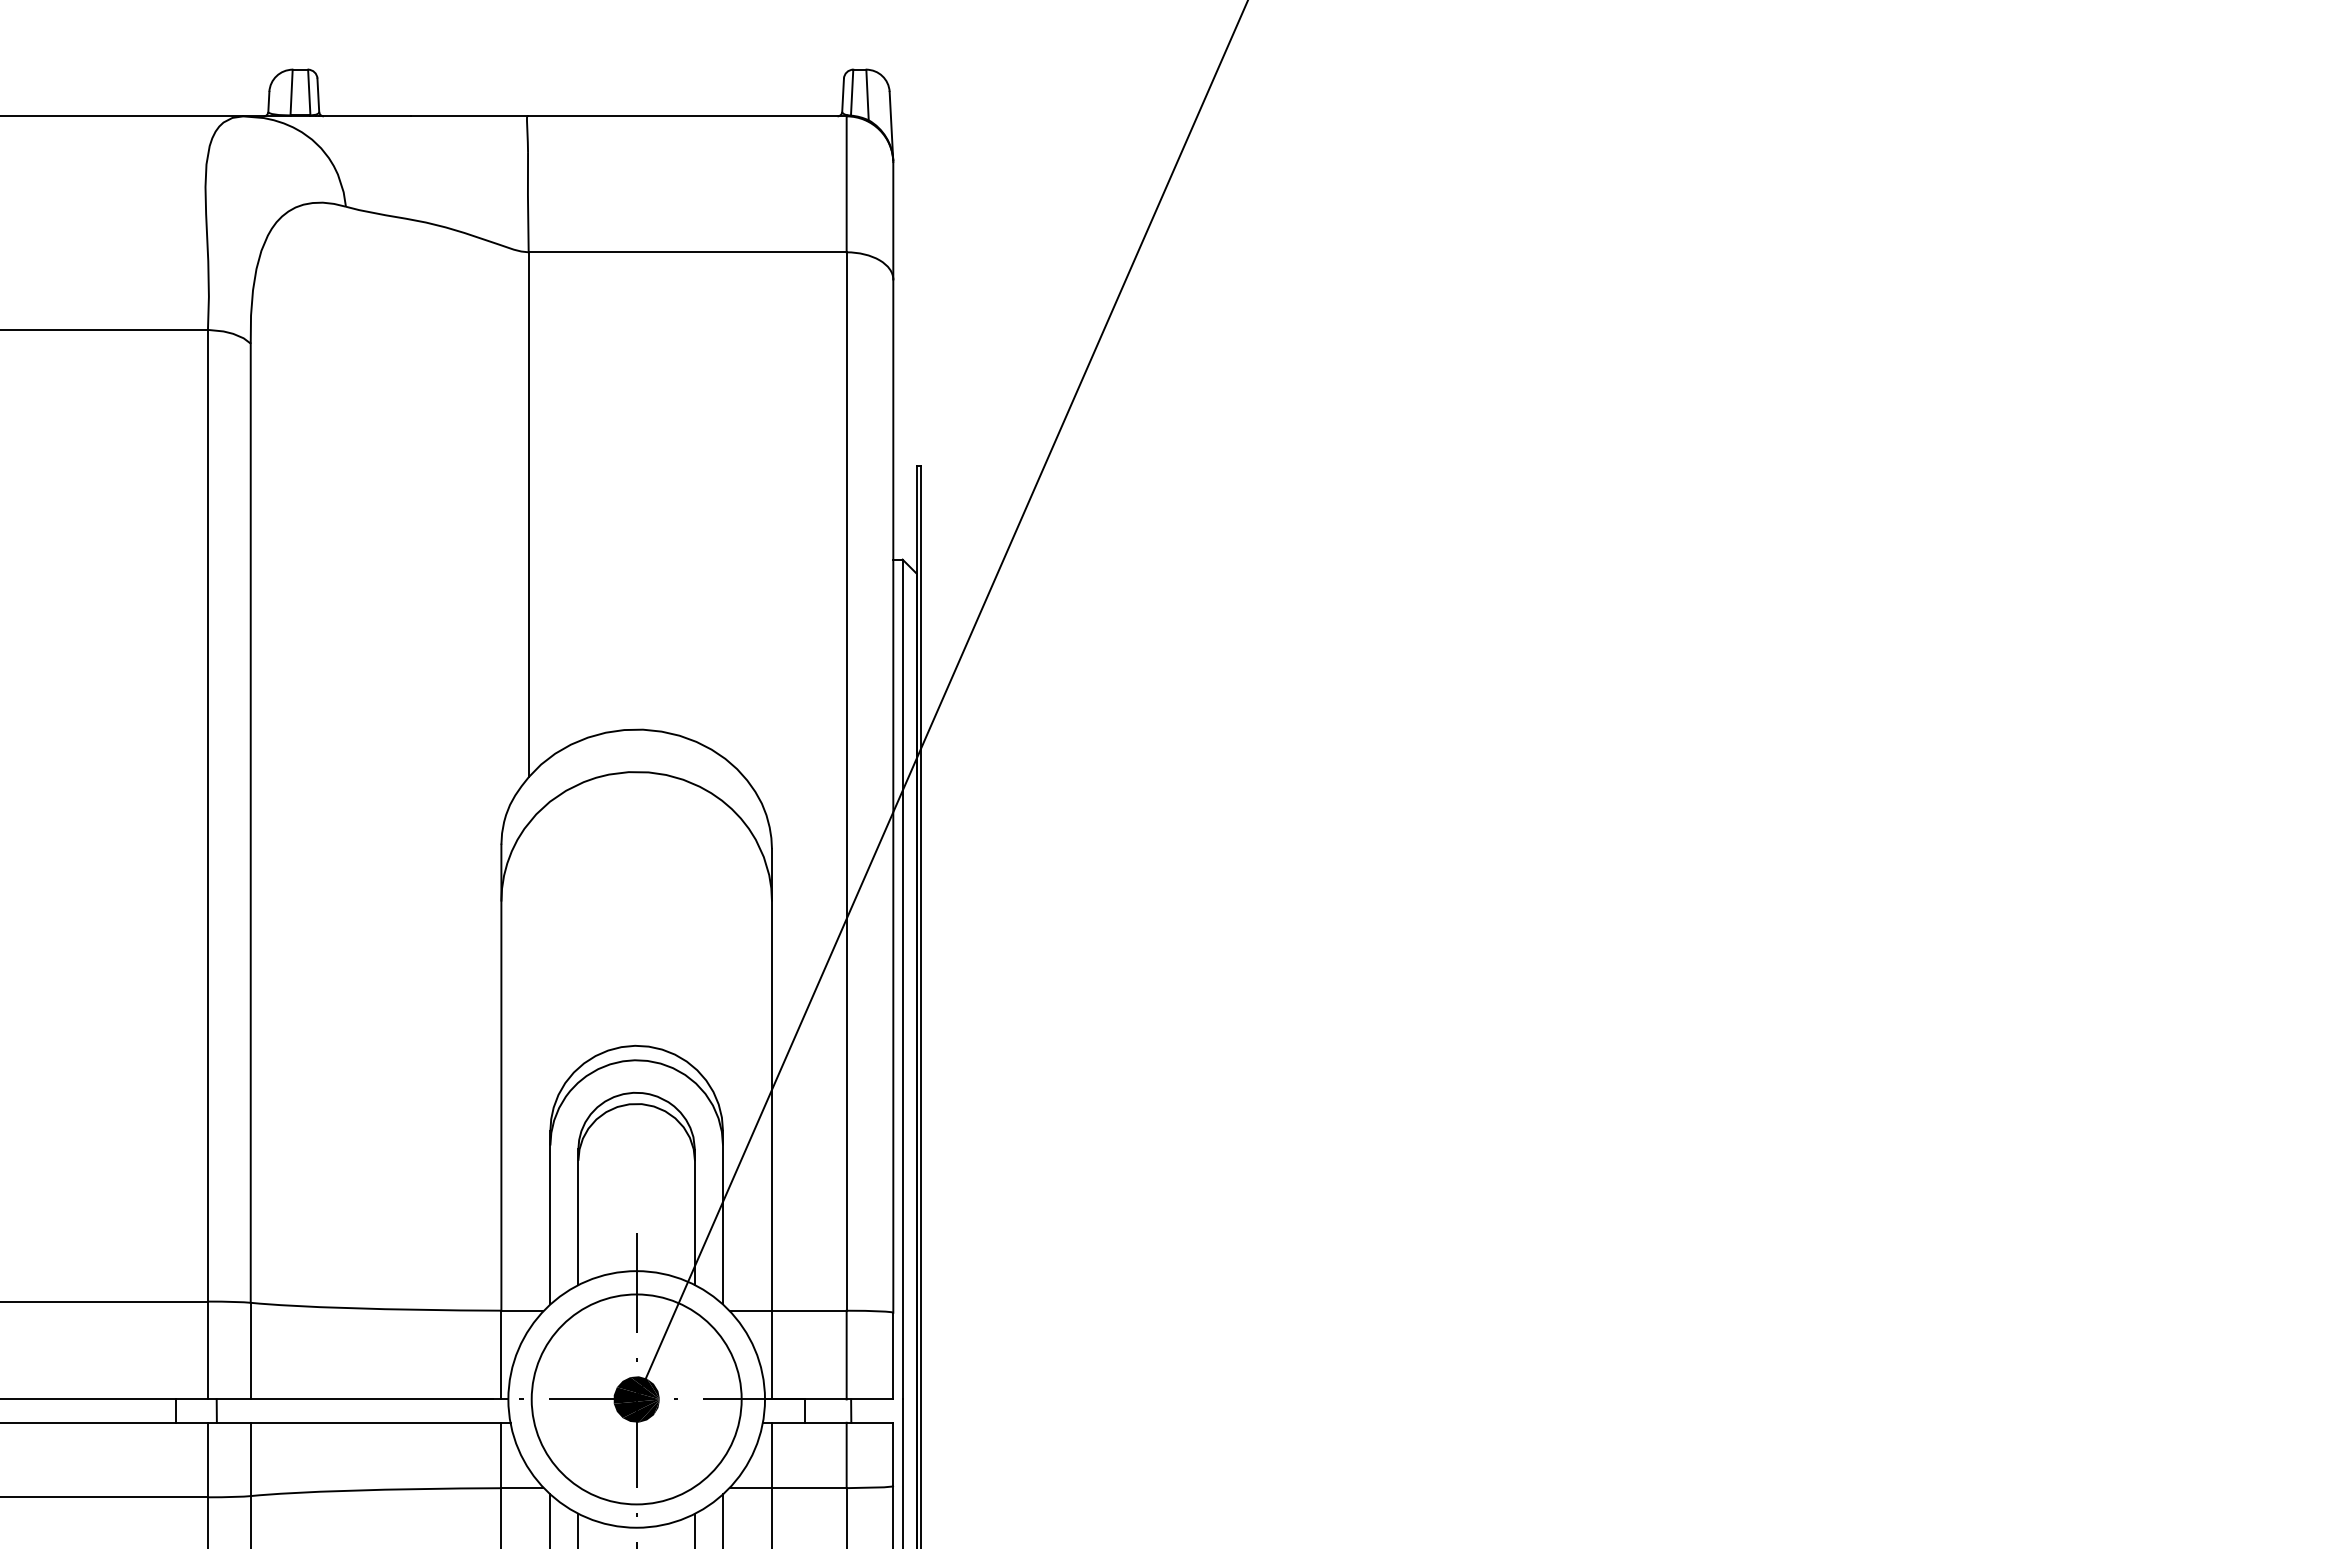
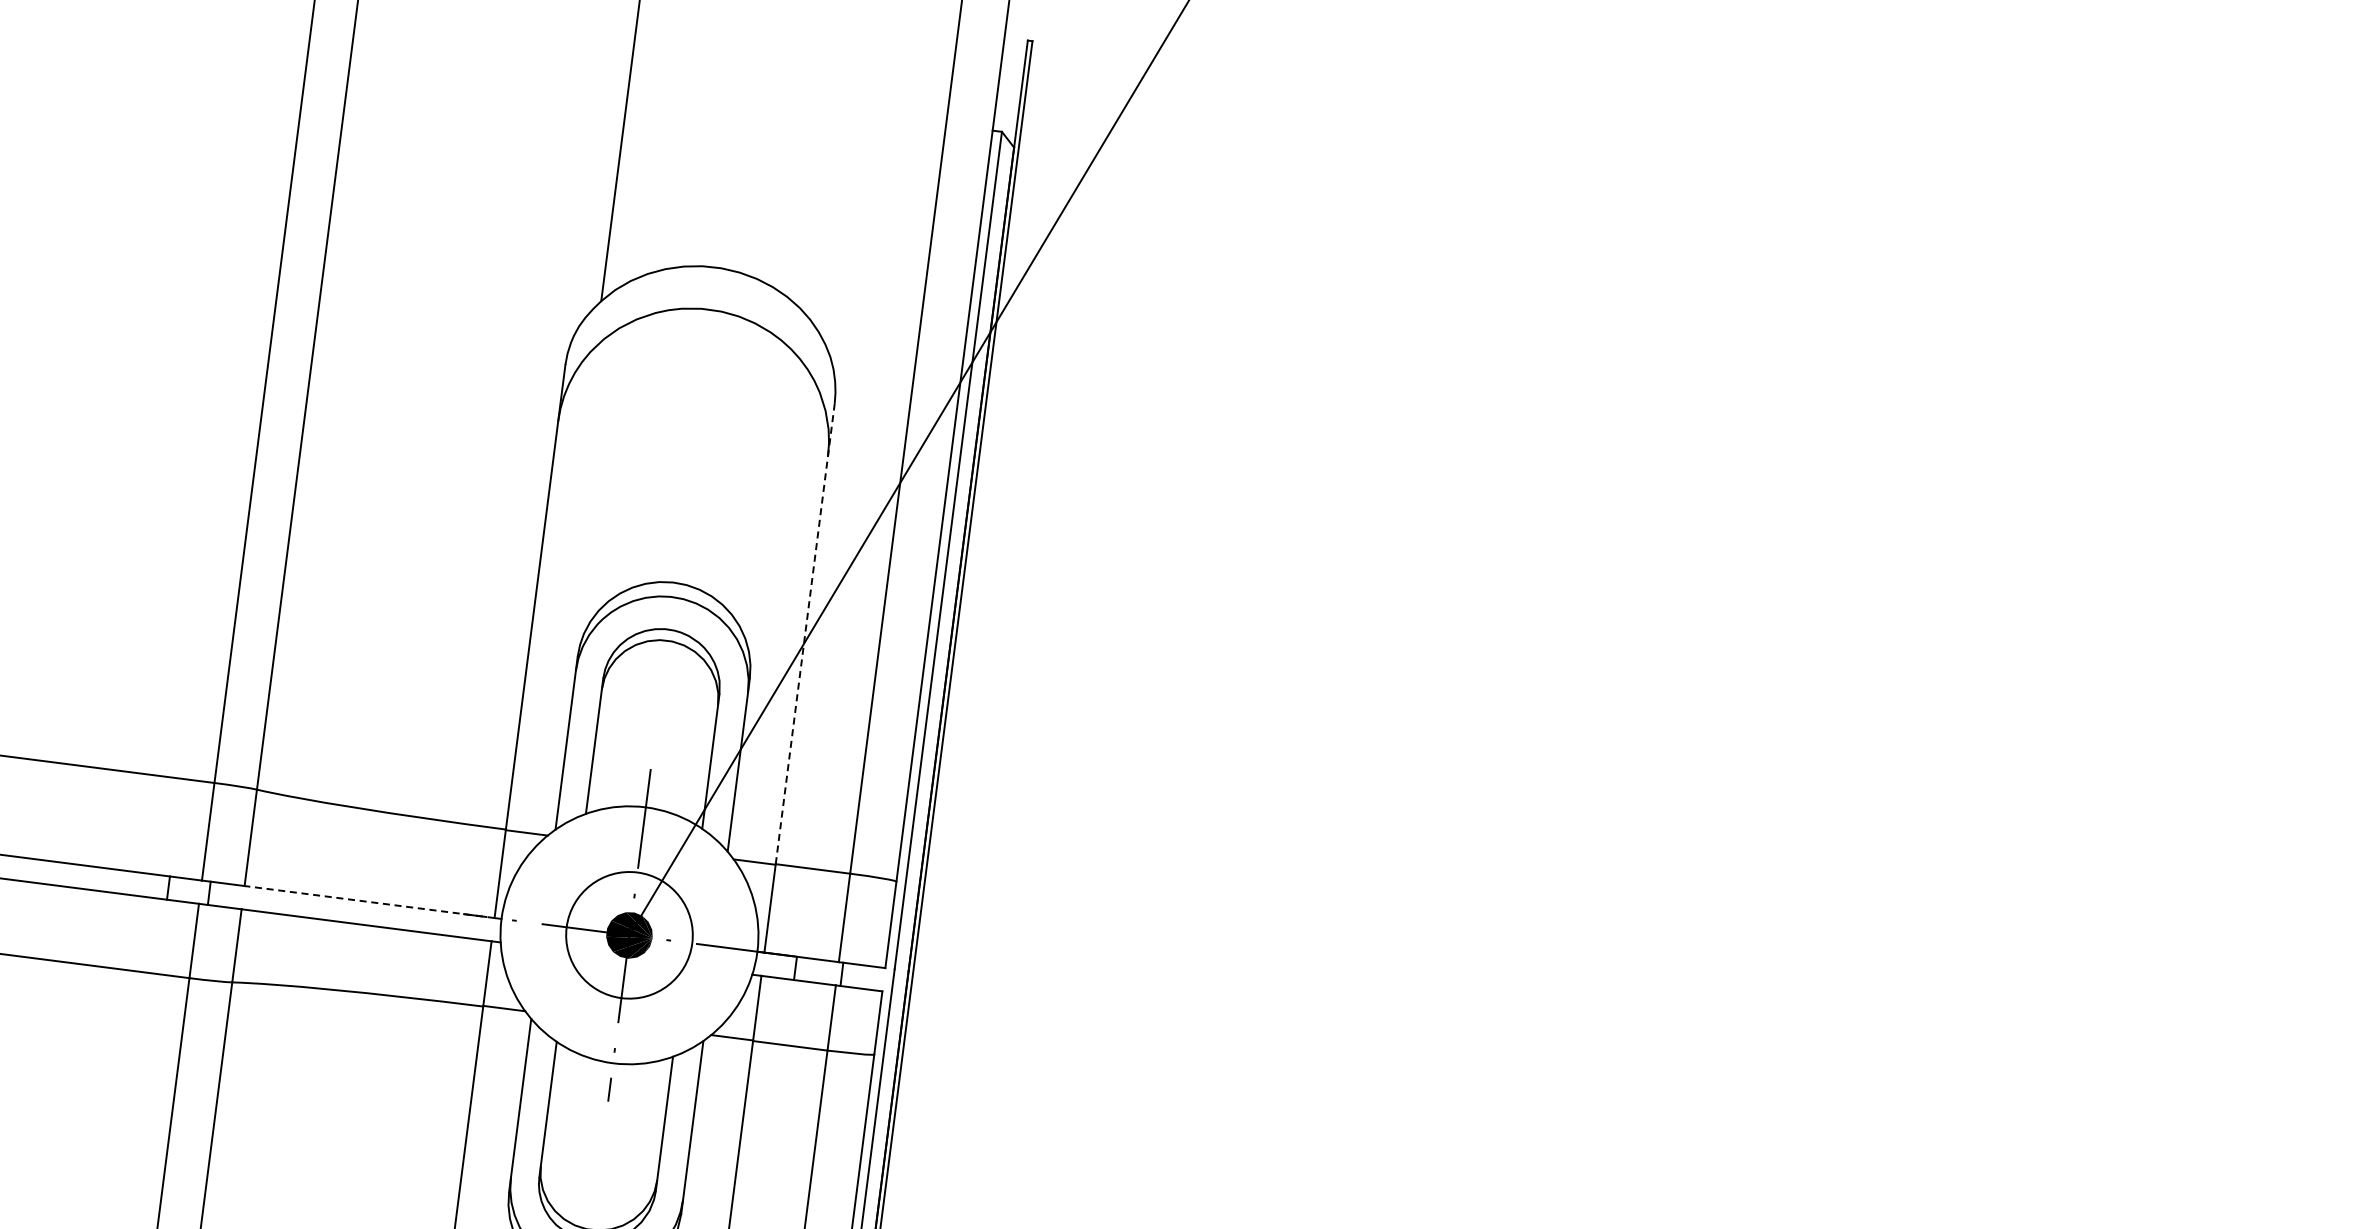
line: (772, 1079) -> (805, 633), solid -> dashed
line: (375, 1399) -> (369, 902), solid -> dashed
circle: (636, 1399) -> (629, 935), size x0.6

